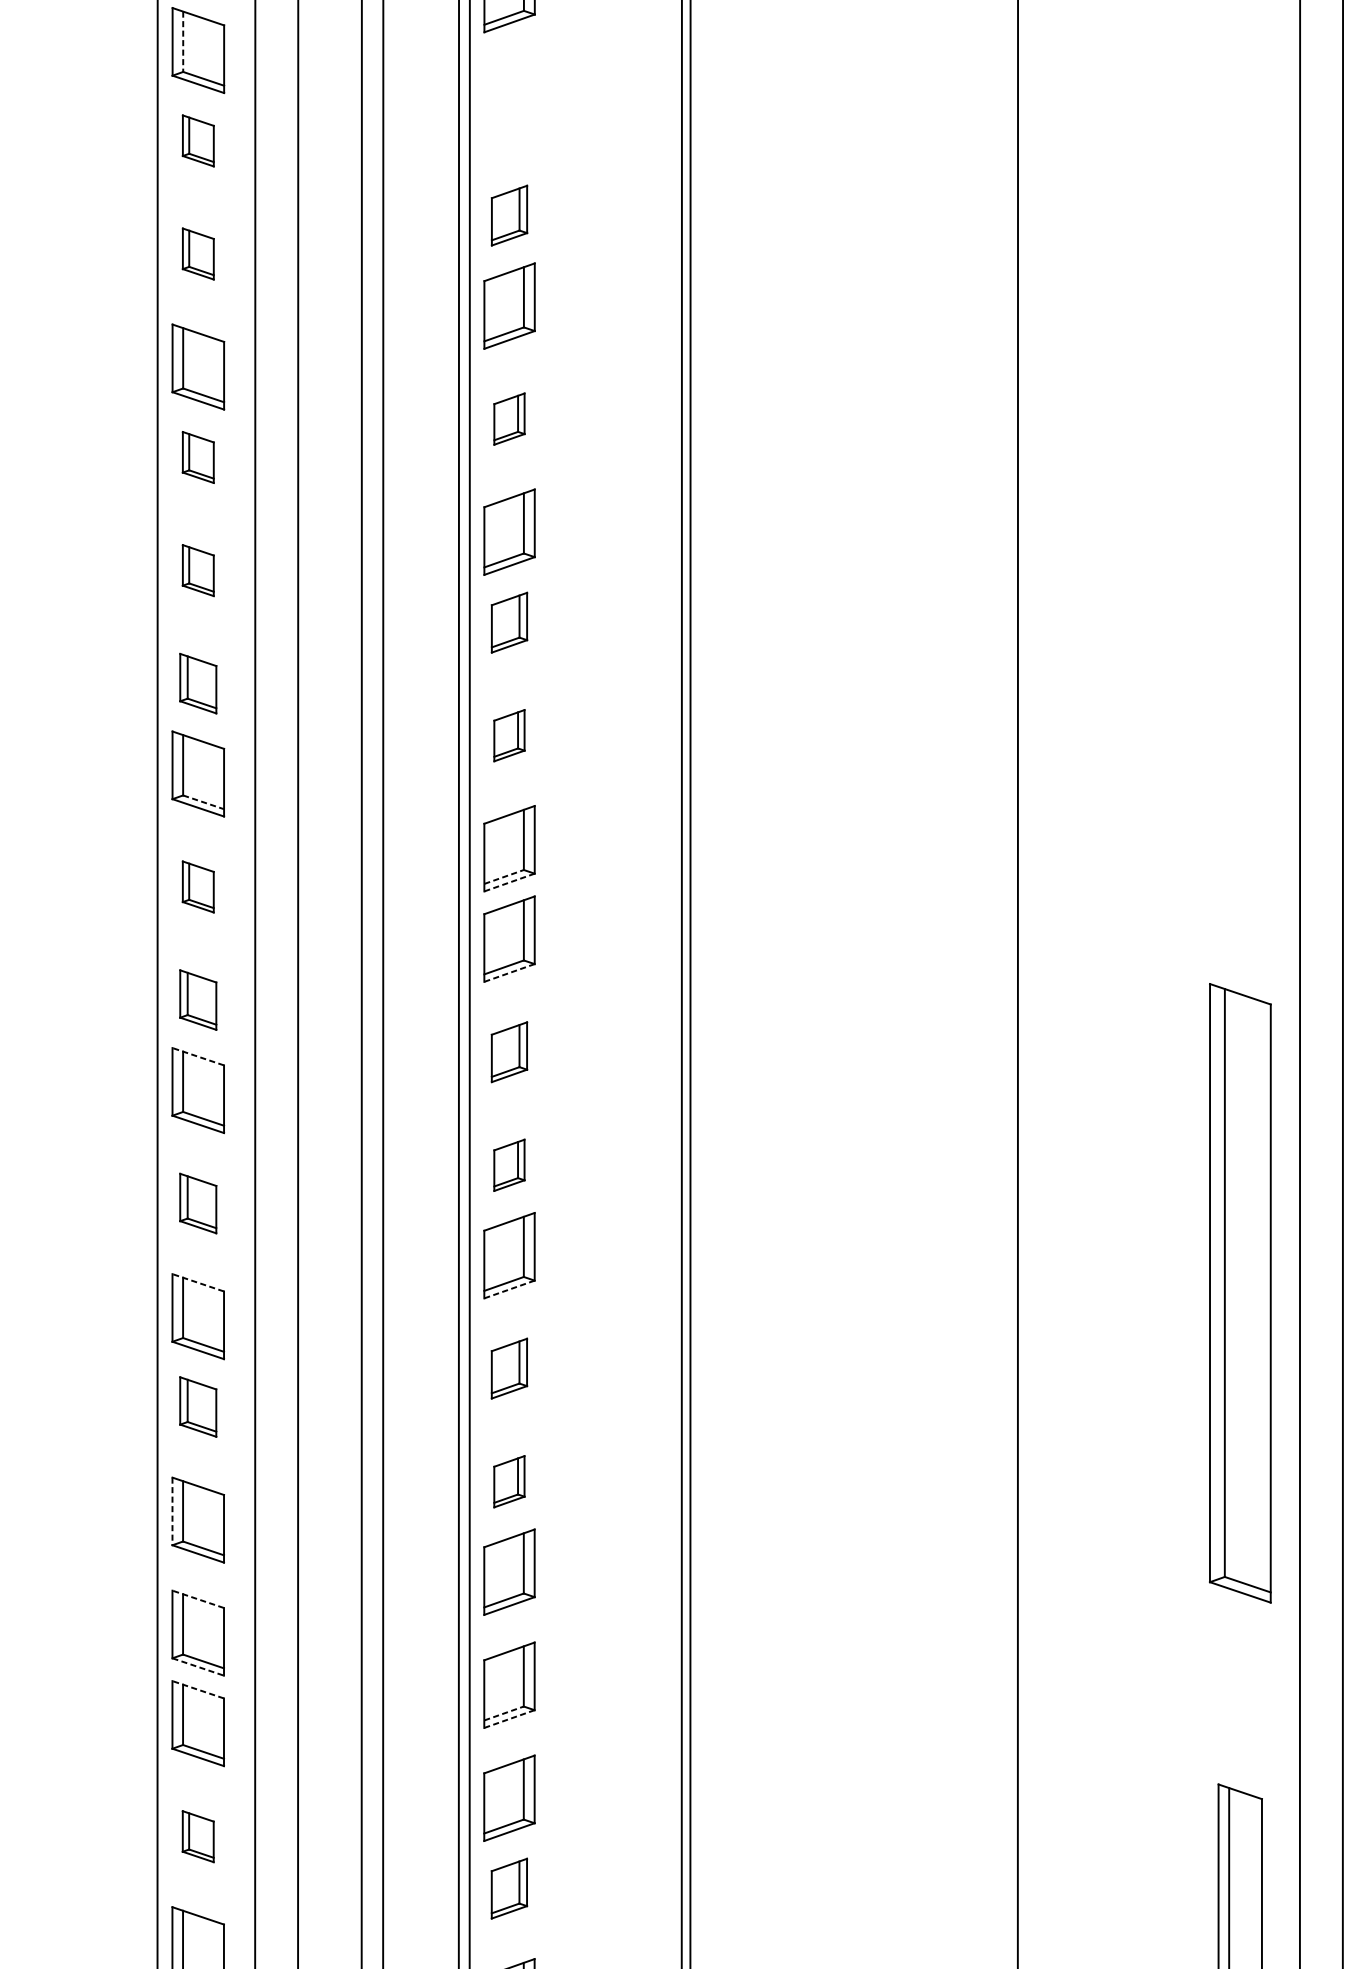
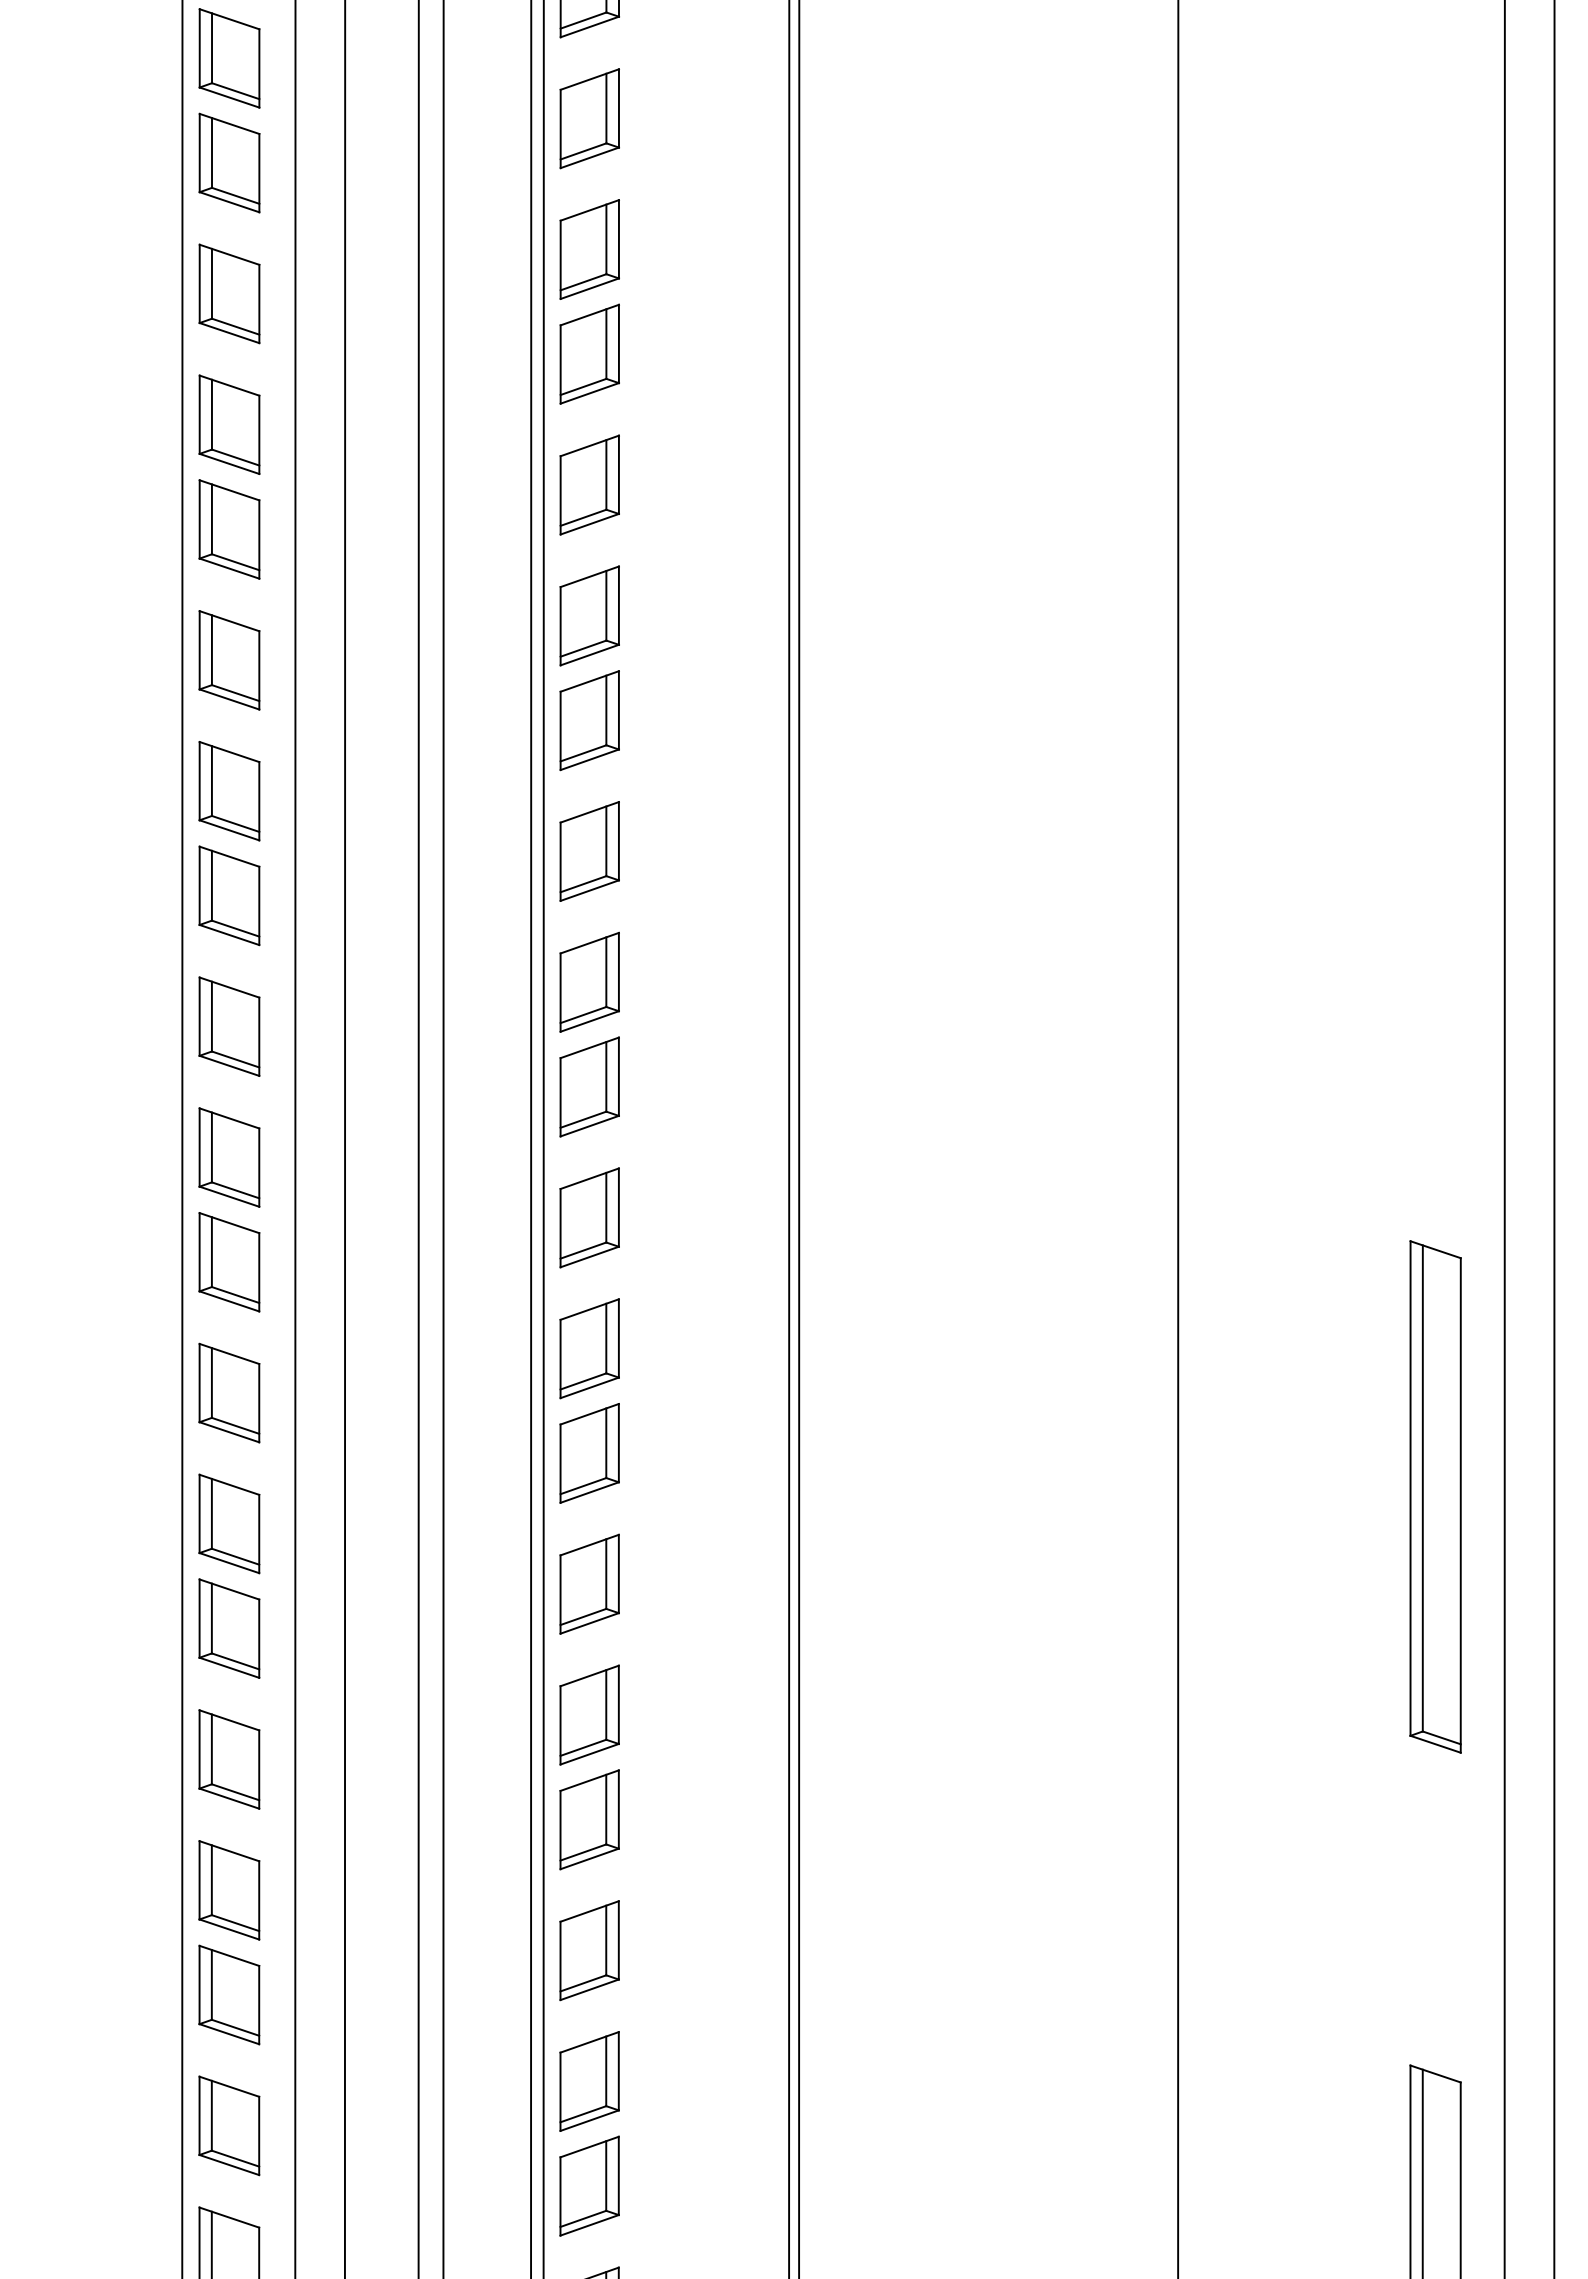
line: (183, 41) -> (212, 48), dashed -> solid
part: (509, 102) -> (589, 118), added
part: (198, 140) -> (229, 162), size x1.67
part: (509, 215) -> (589, 249), size x1.43
part: (198, 253) -> (229, 293), size x1.67
part: (509, 418) -> (589, 484), size x1.67
part: (198, 457) -> (229, 529), size x1.67
part: (198, 570) -> (229, 660), size x1.67
part: (509, 622) -> (589, 720), size x1.43
part: (198, 683) -> (229, 791), size x1.43
part: (509, 735) -> (589, 851), size x1.67
line: (203, 802) -> (235, 928), dashed -> solid
line: (504, 876) -> (583, 1014), dashed -> solid
line: (509, 882) -> (589, 1021), dashed -> solid
part: (198, 886) -> (229, 1026), size x1.67
line: (509, 973) -> (589, 1126), dashed -> solid
part: (198, 1000) -> (229, 1157), size x1.43
part: (509, 1051) -> (589, 1217), size x1.43
line: (197, 1056) -> (228, 1222), dashed -> solid
part: (509, 1165) -> (589, 1348), size x1.67
part: (198, 1203) -> (229, 1392), size x1.43
line: (197, 1282) -> (228, 1484), dashed -> solid
line: (509, 1289) -> (589, 1492), dashed -> solid
part: (1240, 1292) -> (1435, 1496), size x0.71
part: (509, 1368) -> (589, 1583), size x1.43
part: (198, 1406) -> (229, 1628), size x1.43
part: (509, 1481) -> (589, 1714), size x1.67
line: (172, 1511) -> (199, 1749), dashed -> solid
line: (197, 1599) -> (228, 1851), dashed -> solid
line: (198, 1666) -> (229, 1929), dashed -> solid
line: (197, 1689) -> (228, 1955), dashed -> solid
line: (504, 1713) -> (583, 1983), dashed -> solid
line: (509, 1718) -> (589, 1989), dashed -> solid
part: (198, 1836) -> (229, 2125), size x1.67
part: (509, 1888) -> (589, 2185), size x1.43

